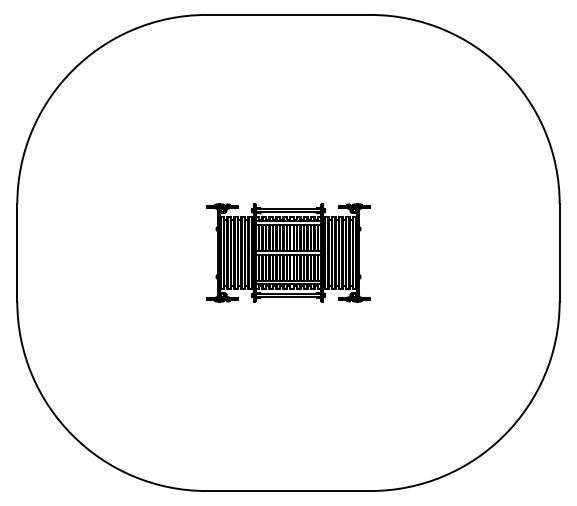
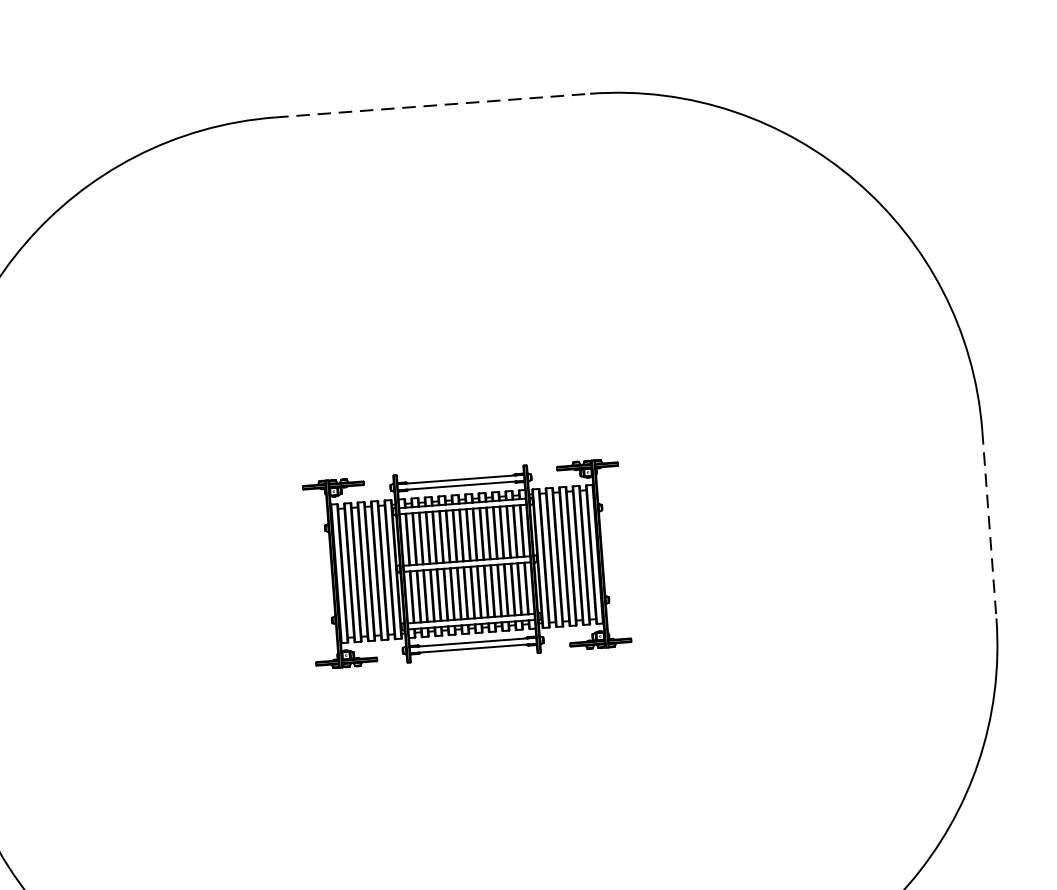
line: (288, 14) -> (432, 104), solid -> dashed
line: (559, 252) -> (988, 523), solid -> dashed

